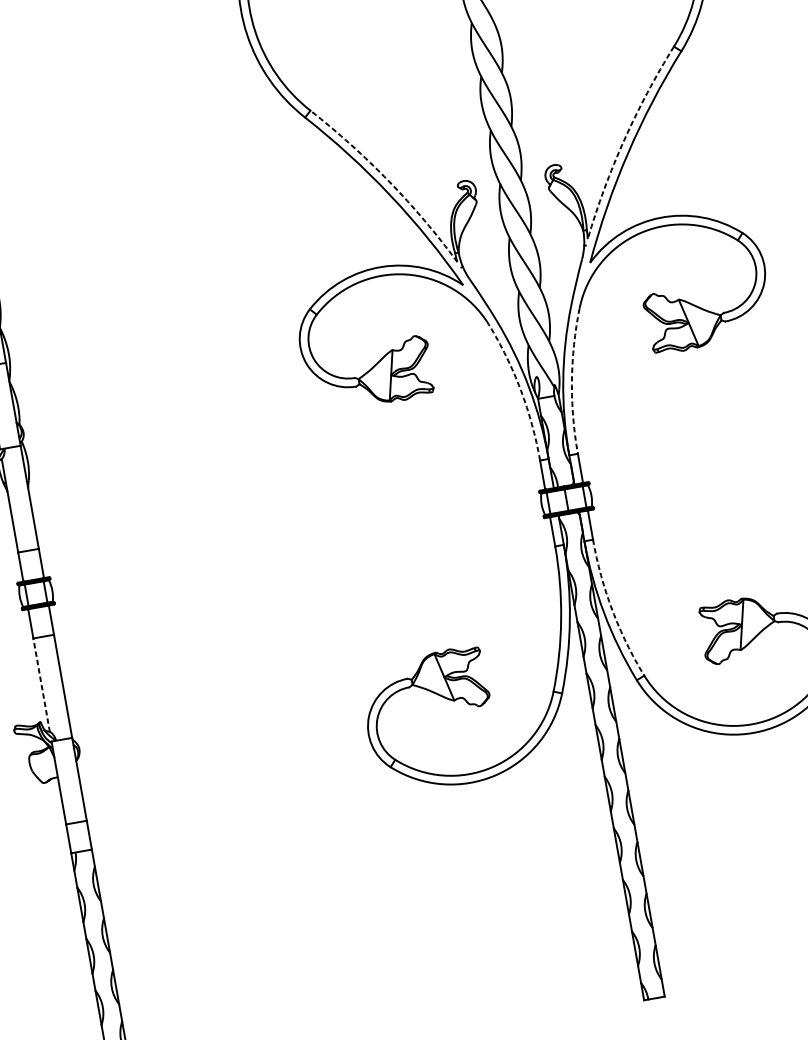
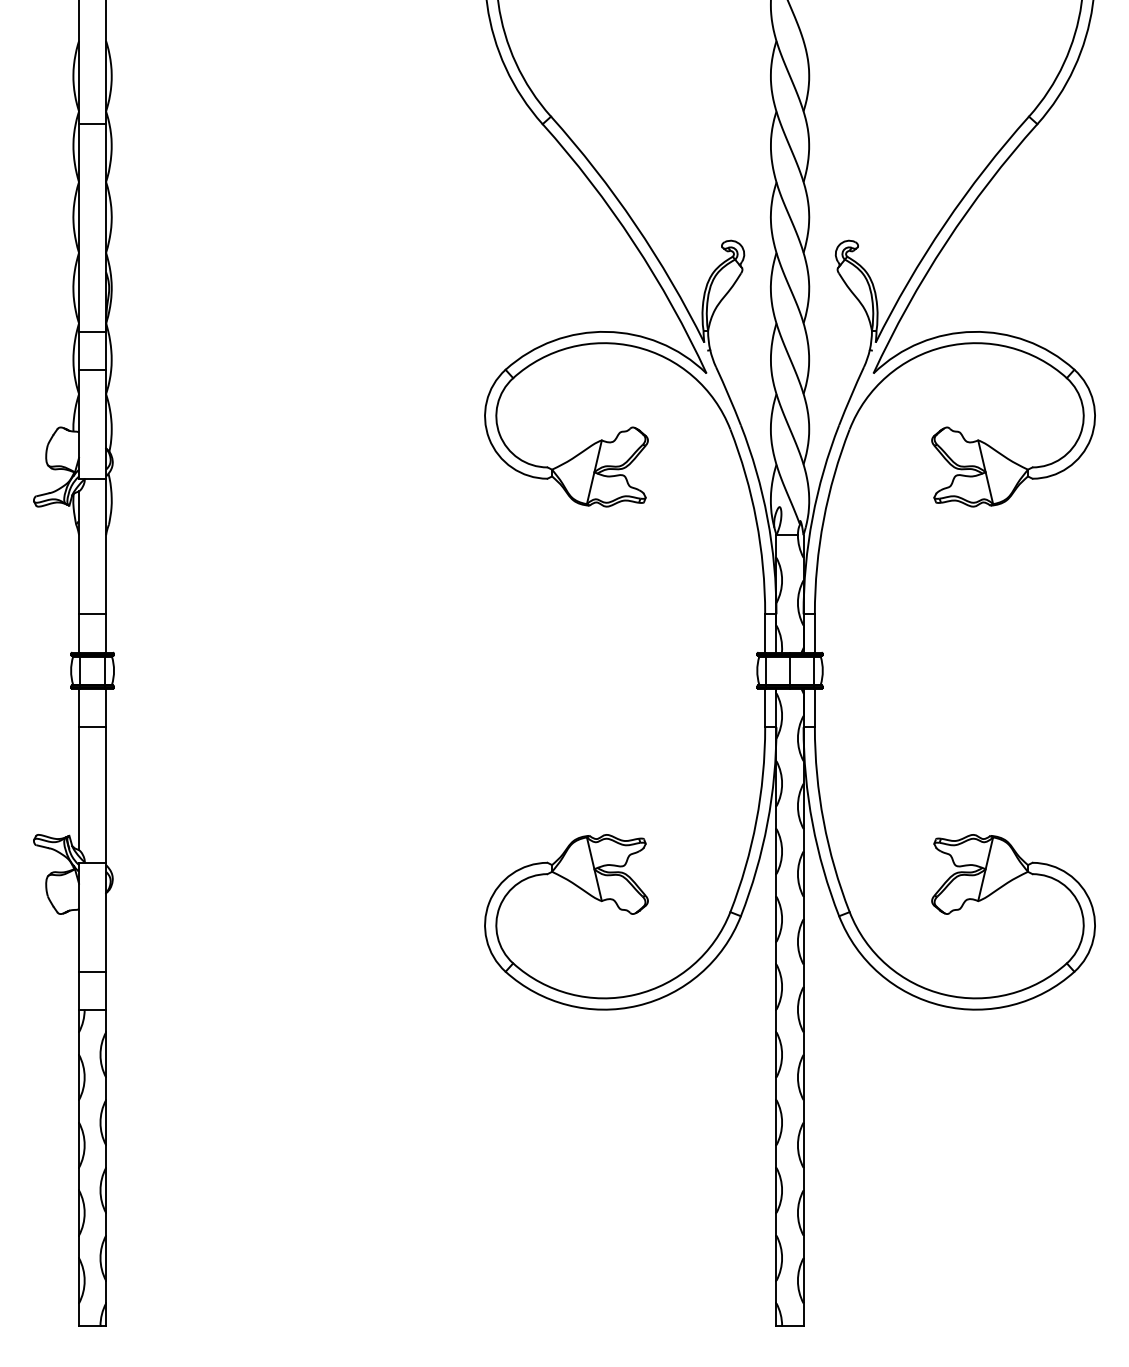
arc: (624, 139) -> (944, 224), dashed -> solid
arc: (389, 181) -> (635, 224), dashed -> solid
arc: (571, 381) -> (823, 520), dashed -> solid
arc: (520, 390) -> (756, 520), dashed -> solid
arc: (612, 610) -> (823, 821), dashed -> solid
line: (41, 684) -> (79, 788), dashed -> solid

